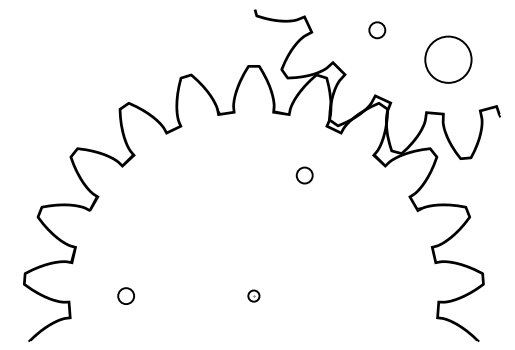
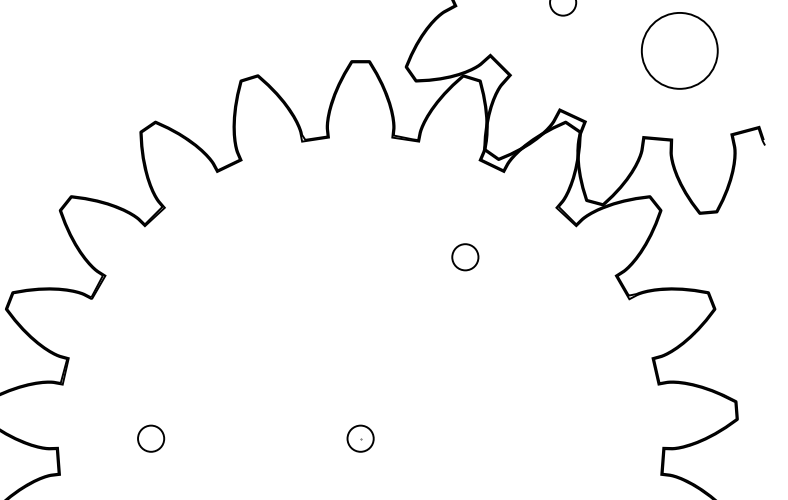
circle: (304, 175) -> (464, 257), moved
part: (253, 295) -> (359, 437), size x1.43

